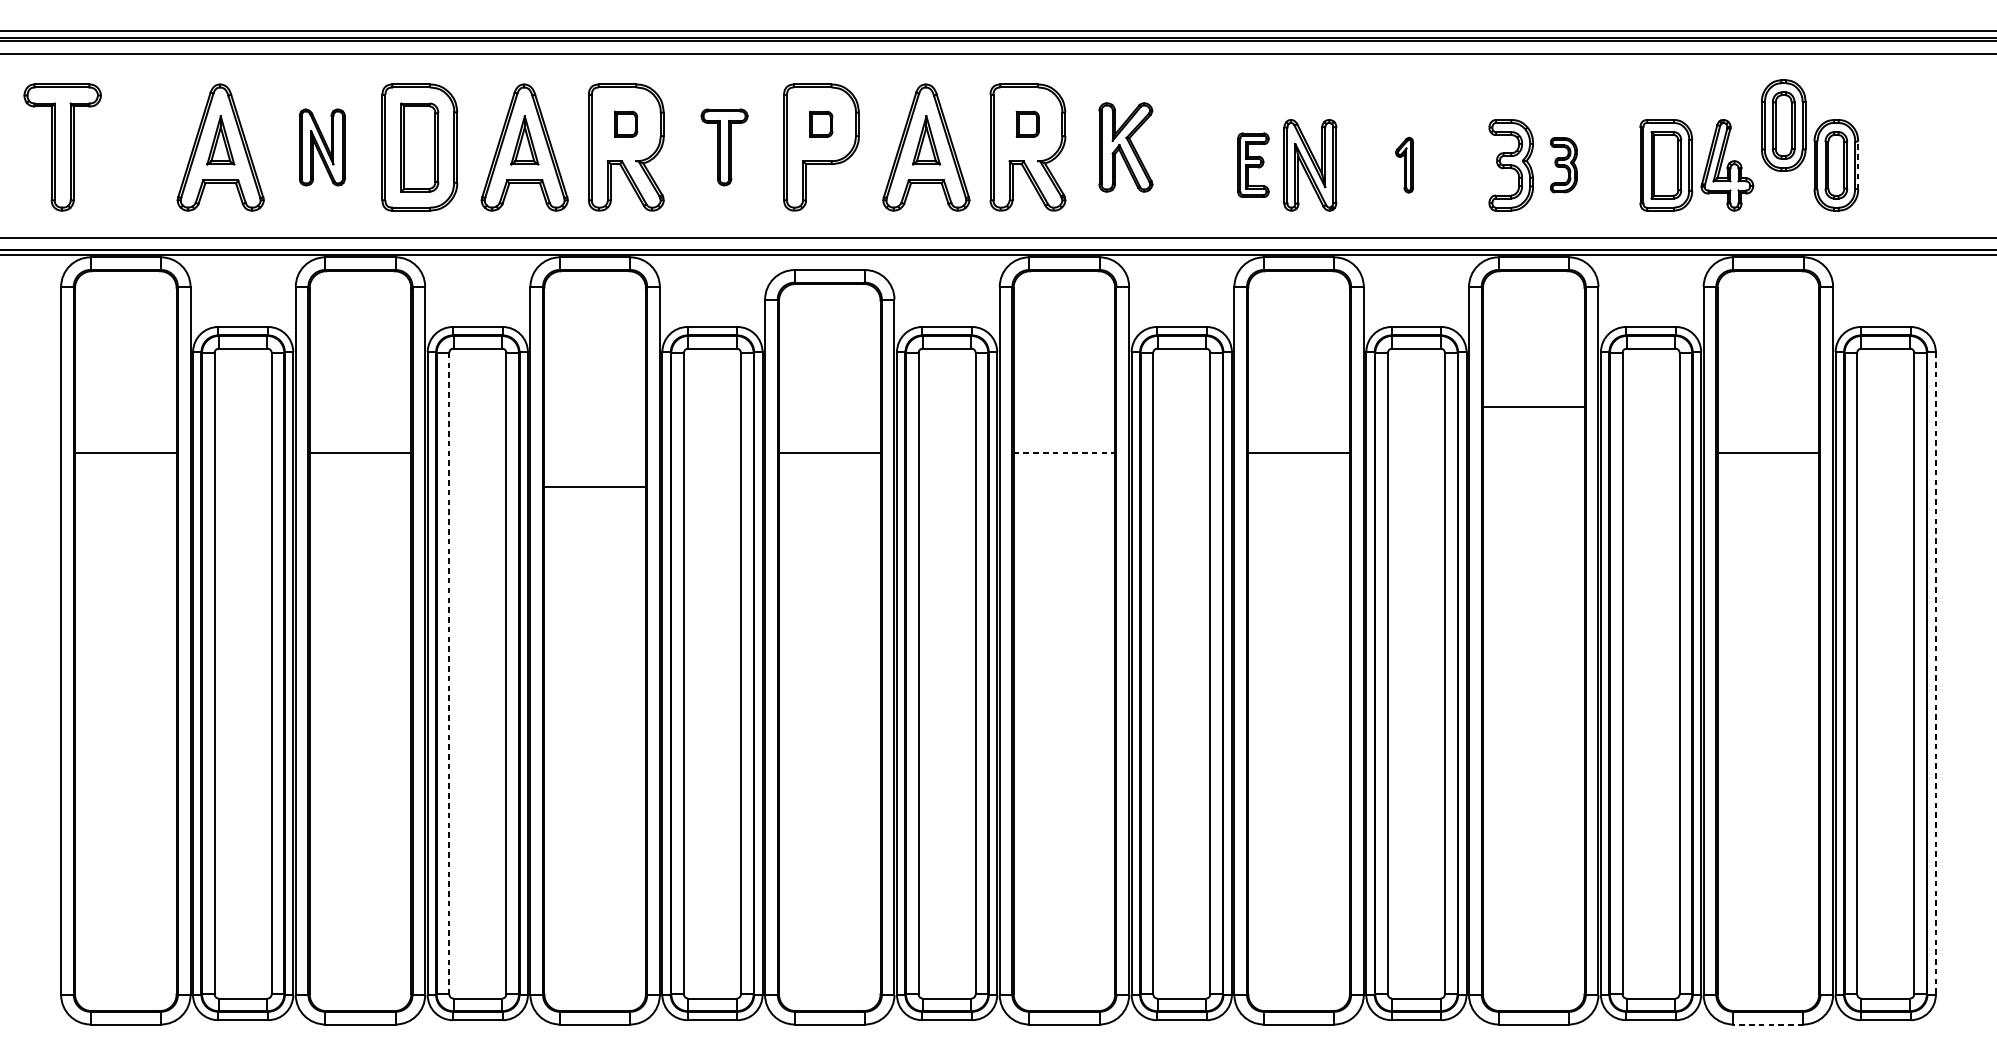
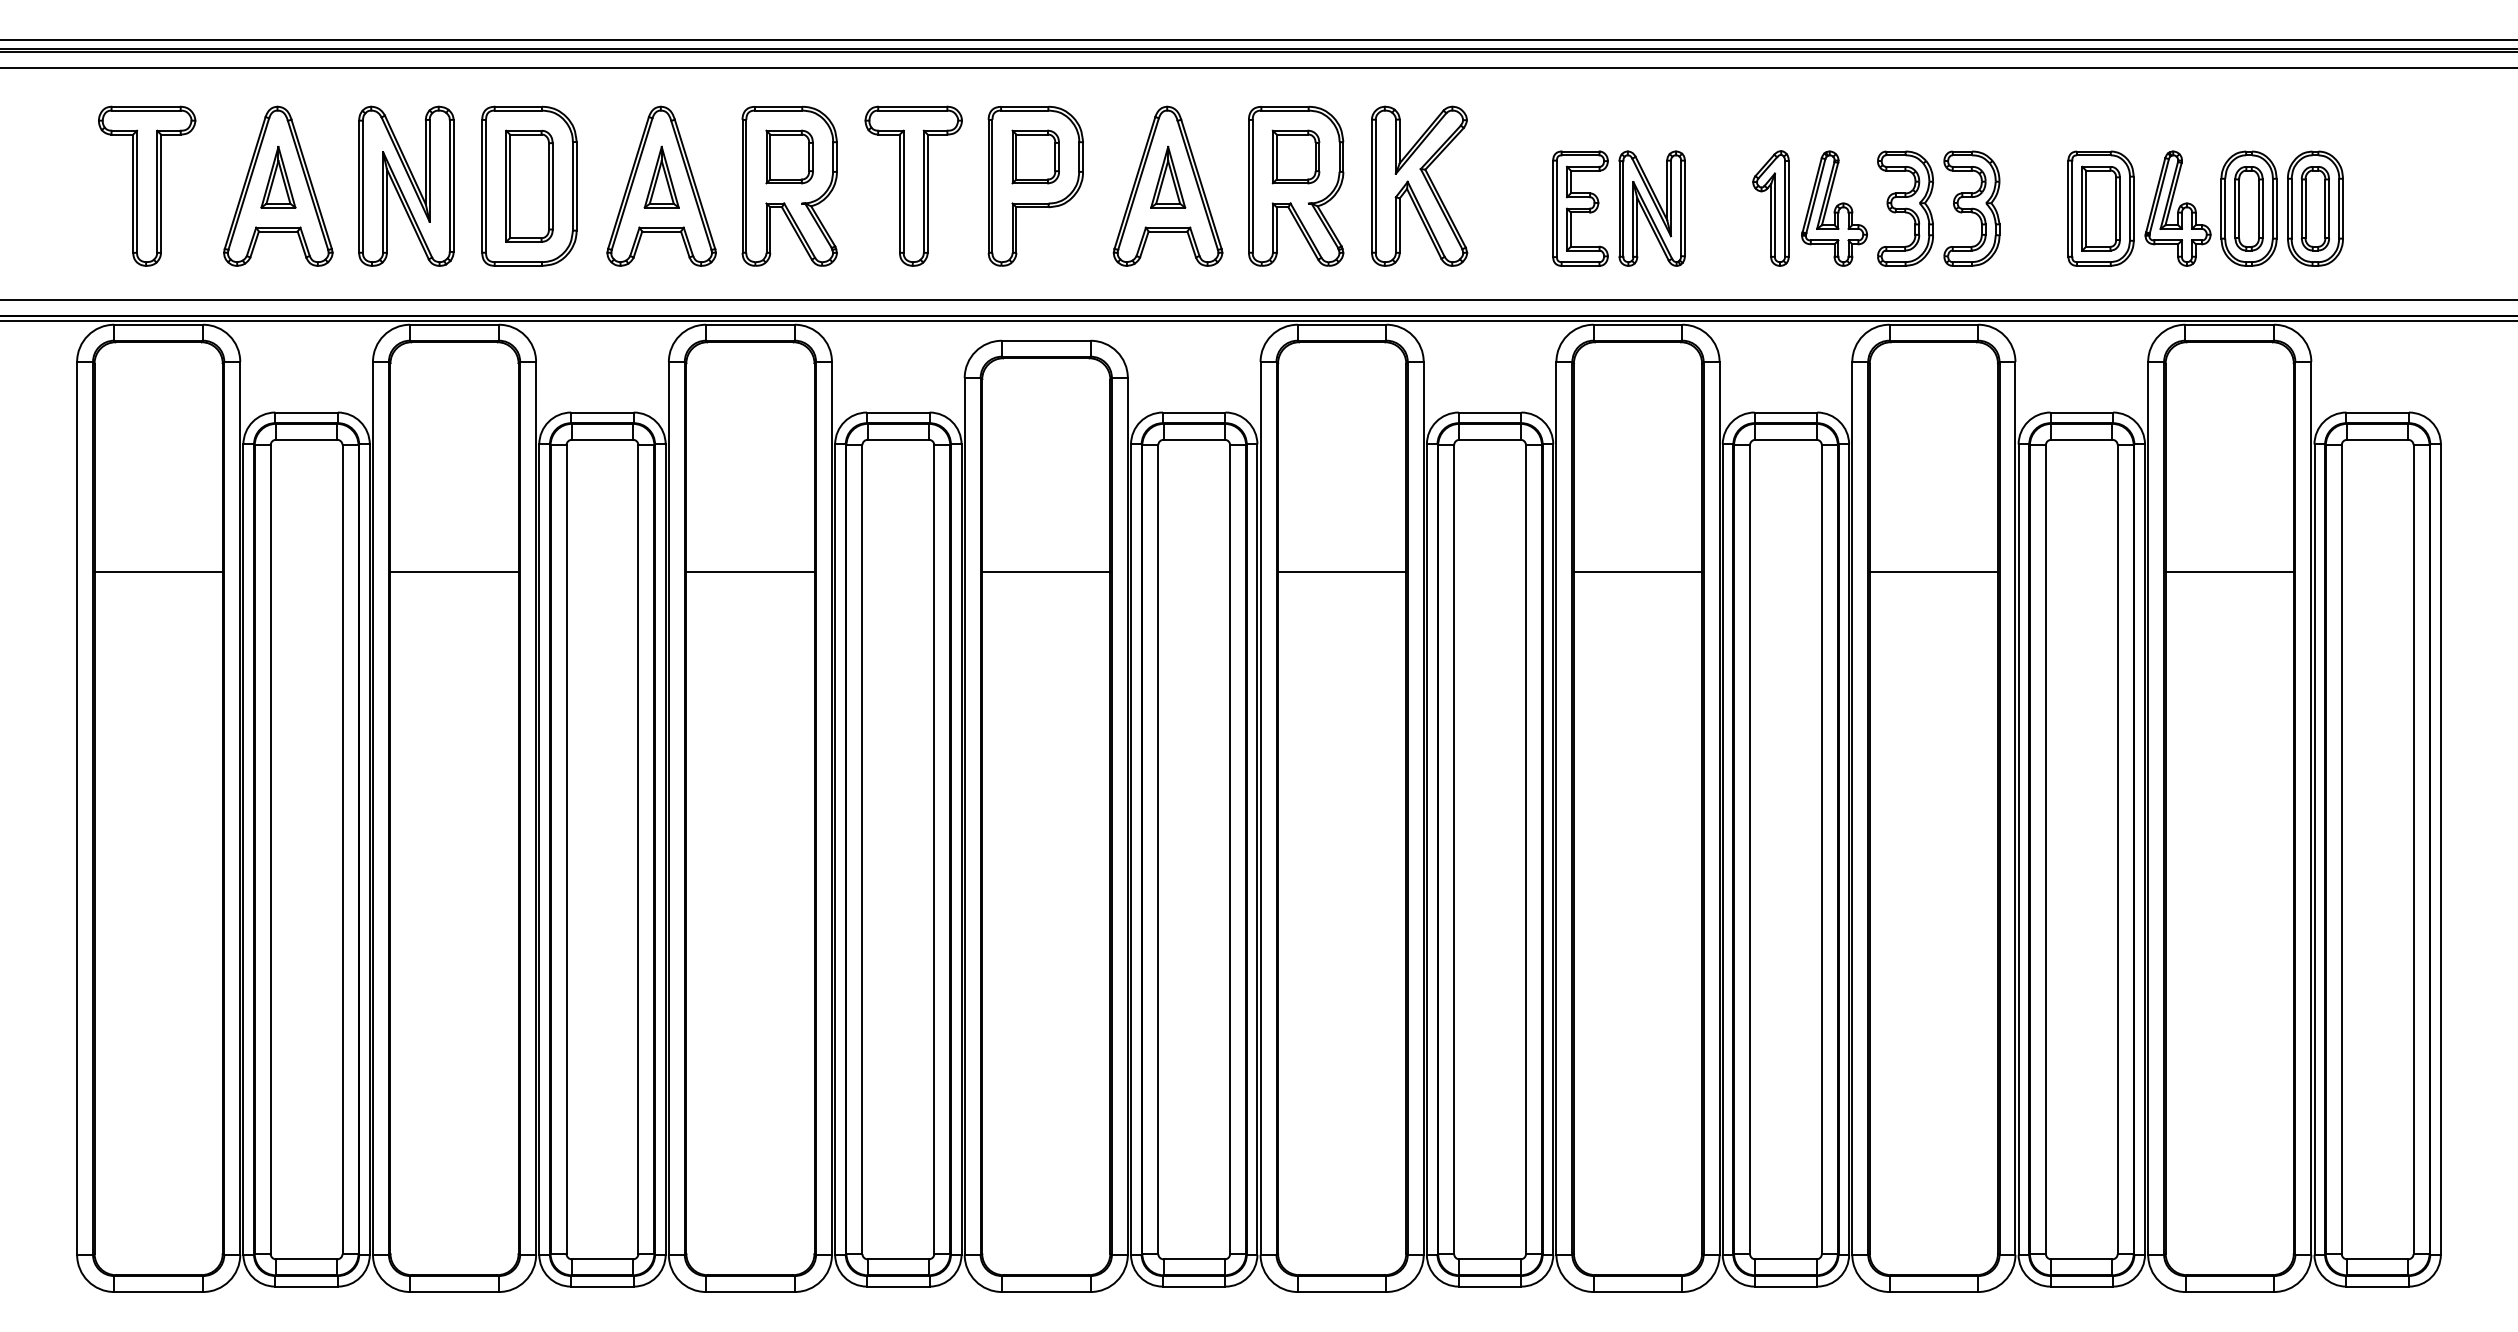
part: (626, 123) -> (789, 156), size x1.67
part: (821, 123) -> (1035, 156), size x1.67
part: (1027, 123) -> (1295, 156), size x1.67
part: (1783, 125) -> (2248, 208), moved
part: (63, 146) -> (147, 185), moved
part: (322, 146) -> (406, 185), size x1.67
part: (724, 146) -> (913, 185), size x1.67
part: (1125, 146) -> (1419, 185), size x1.43
part: (1253, 165) -> (1580, 208), size x1.43
part: (1404, 165) -> (1770, 208), size x1.67
part: (1454, 165) -> (1834, 208), added
part: (1563, 165) -> (1971, 208), size x1.67
line: (1858, 165) -> (2343, 208), dashed -> solid
line: (1533, 407) -> (1933, 571), moved
line: (1064, 453) -> (1342, 571), dashed -> solid
line: (595, 486) -> (750, 571), moved
line: (449, 674) -> (566, 850), dashed -> solid
line: (1935, 674) -> (2440, 850), dashed -> solid
line: (1768, 1024) -> (2229, 1292), dashed -> solid

